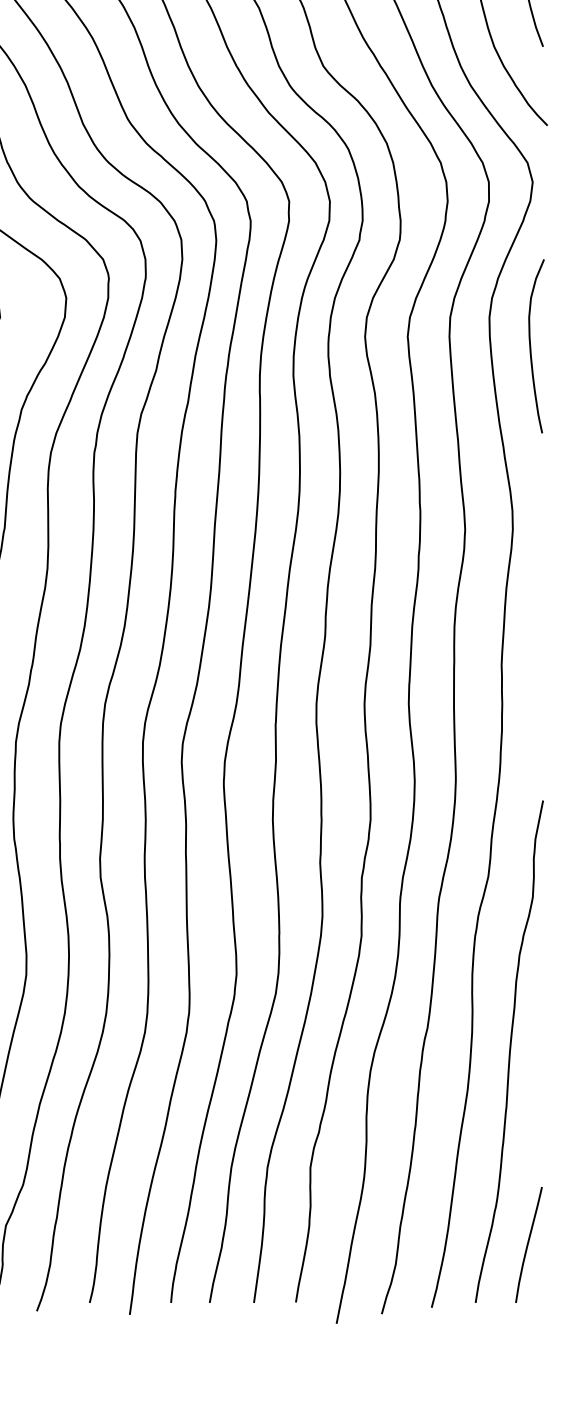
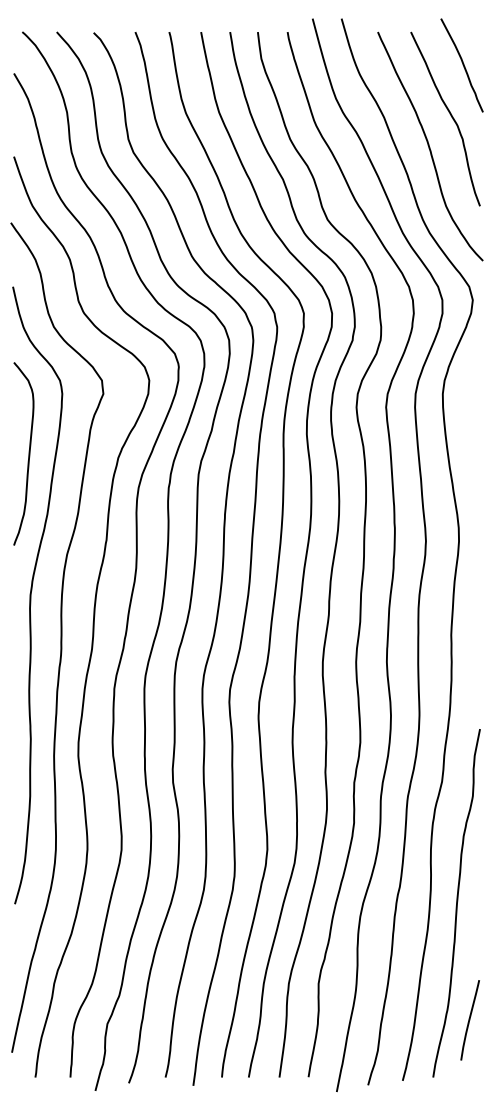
curve: (532, 348) -> (472, 415), removed
curve: (527, 1245) -> (469, 1020), moved

